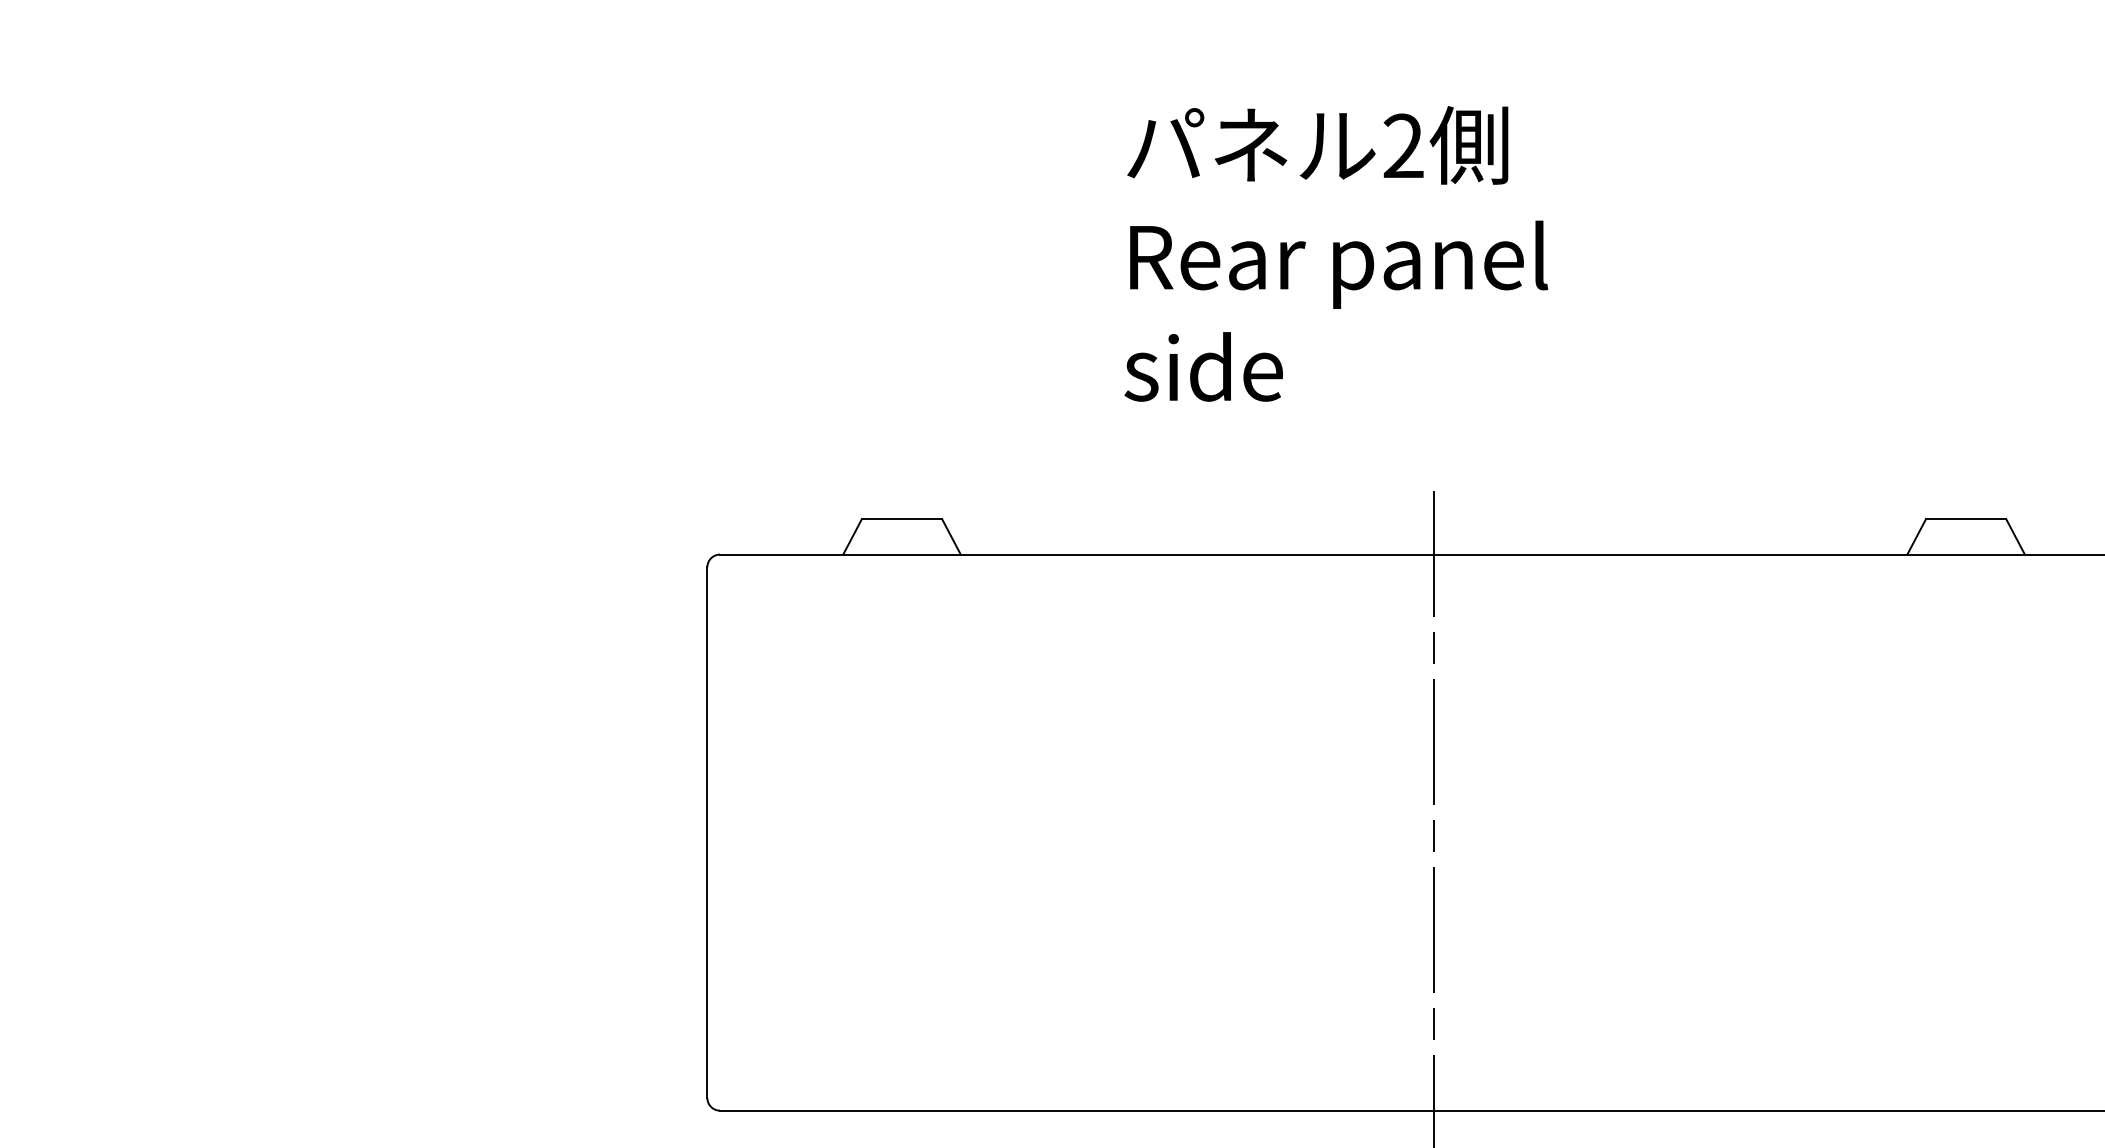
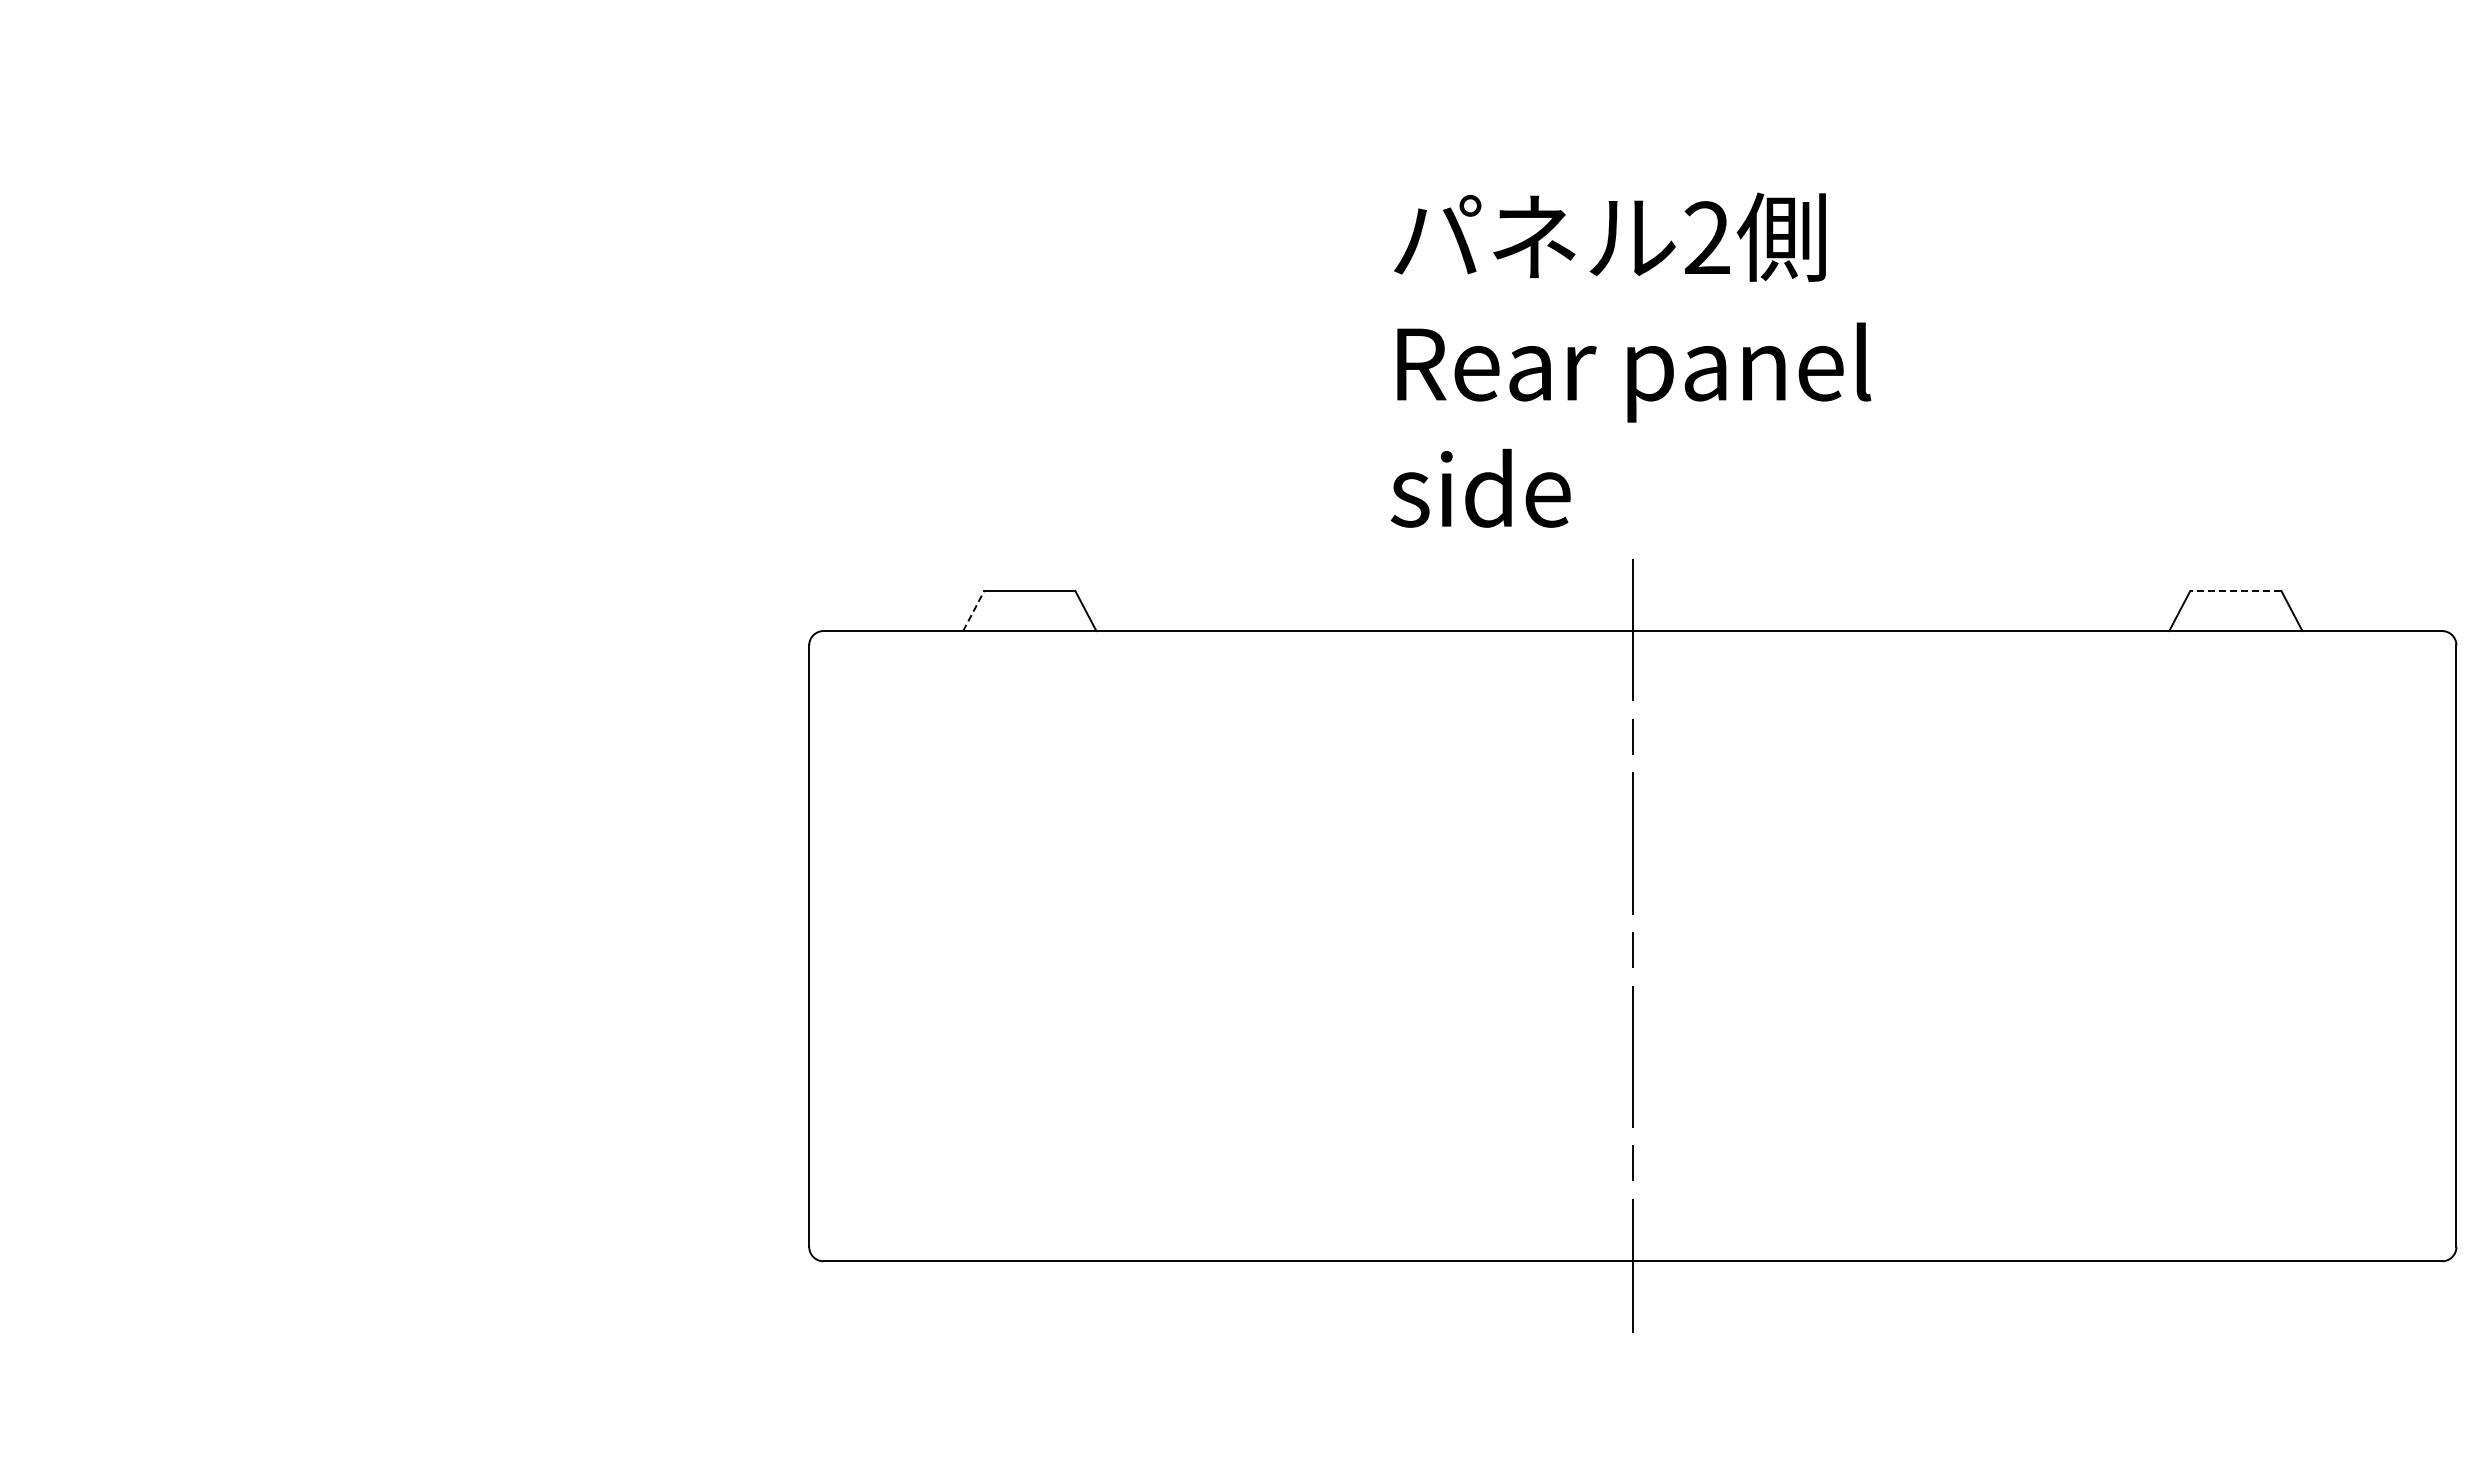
text: (1335, 253) -> (1630, 359), moved
line: (1965, 518) -> (2235, 590), solid -> dashed
line: (852, 537) -> (973, 611), solid -> dashed

